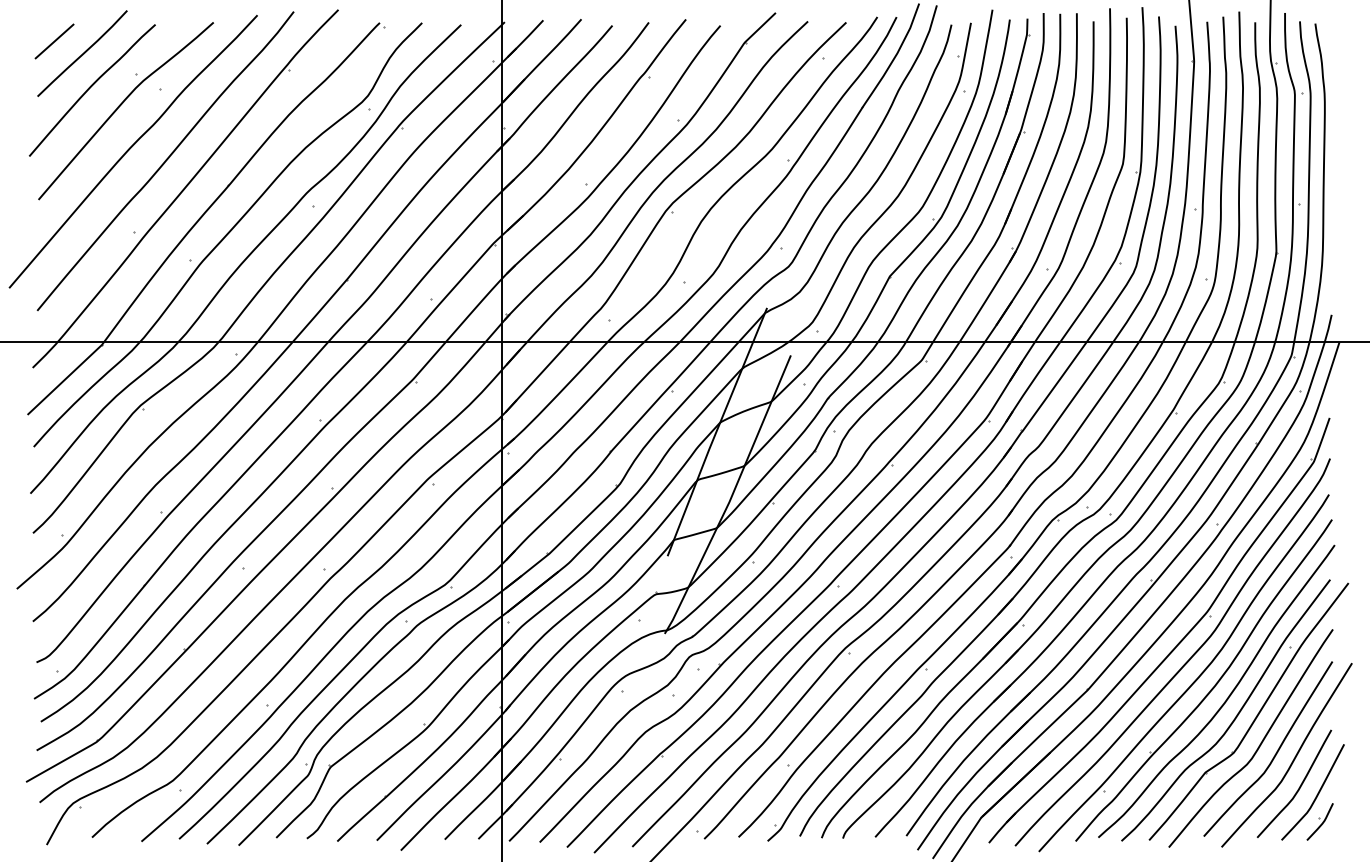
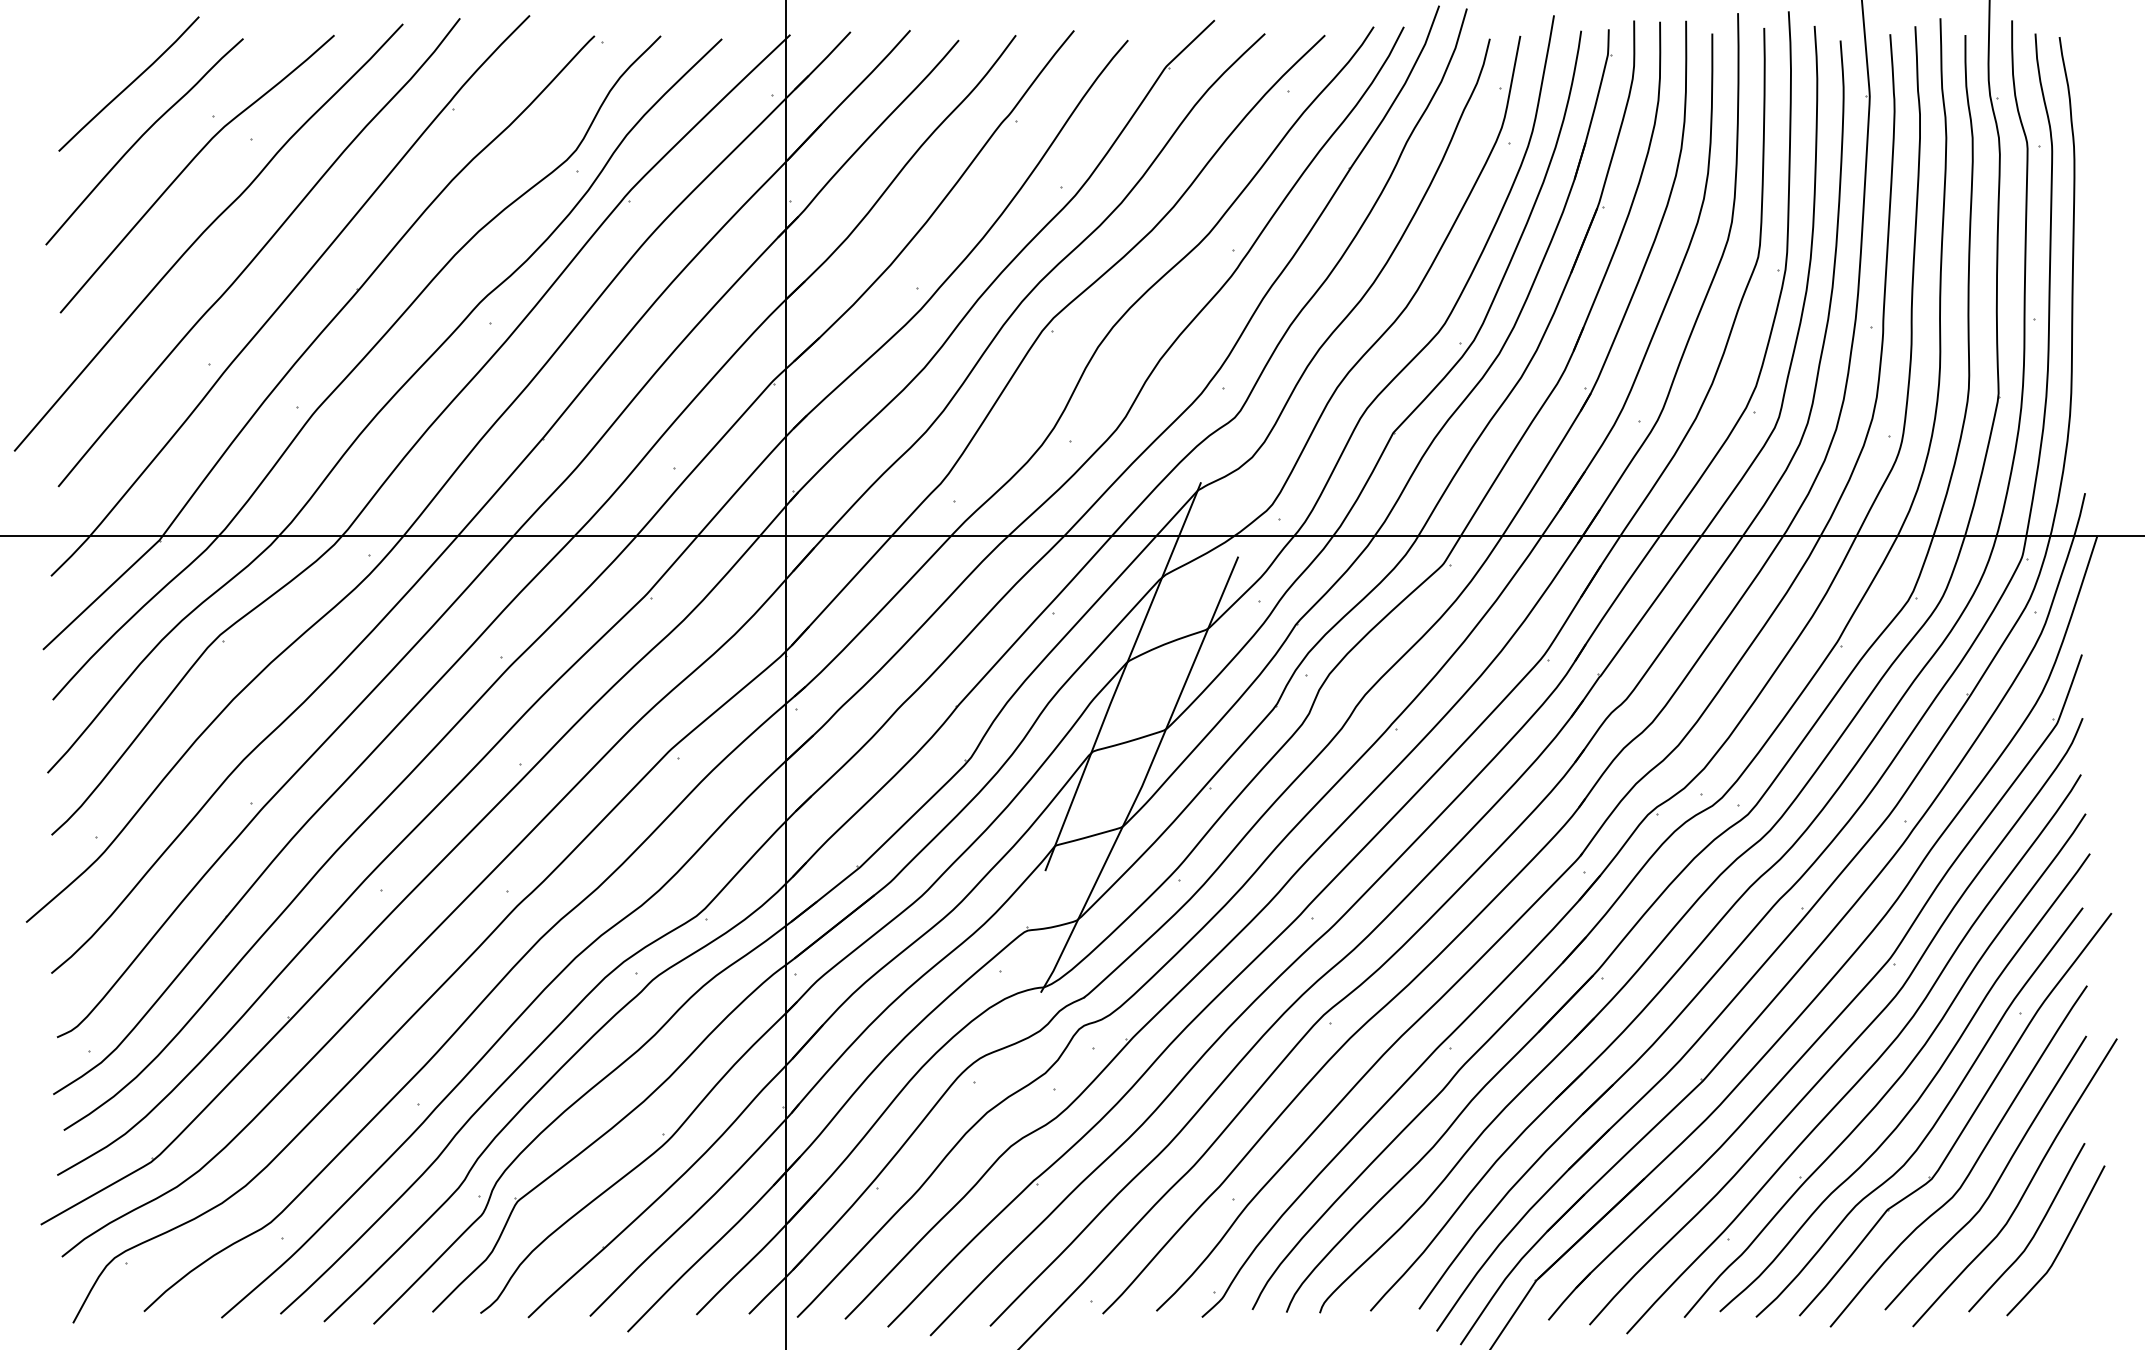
line: (54, 41) -> (85, 65), removed
part: (1319, 821) -> (2066, 1286), removed

